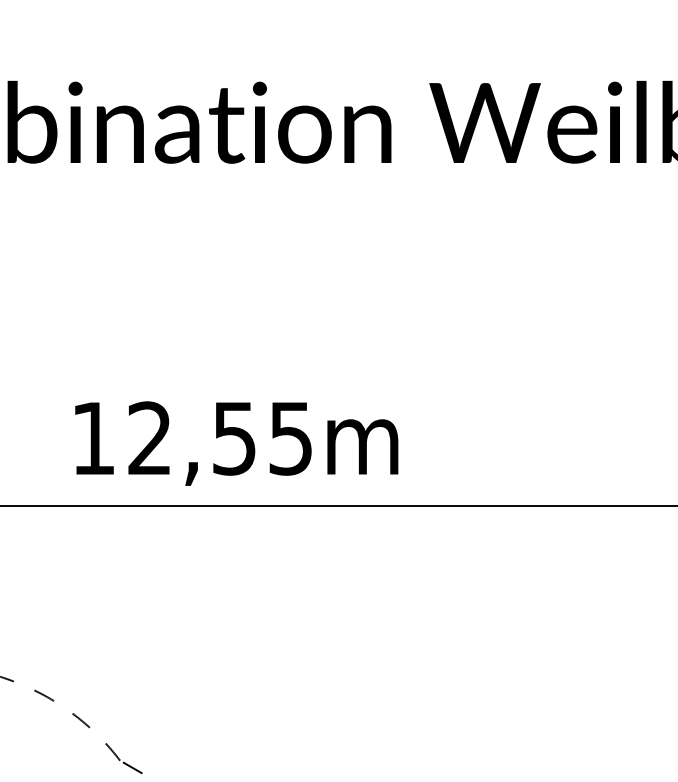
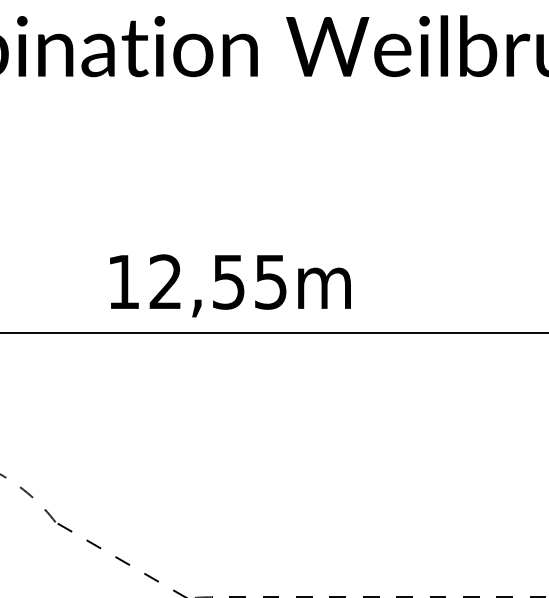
text: (236, 443) -> (230, 285), moved

